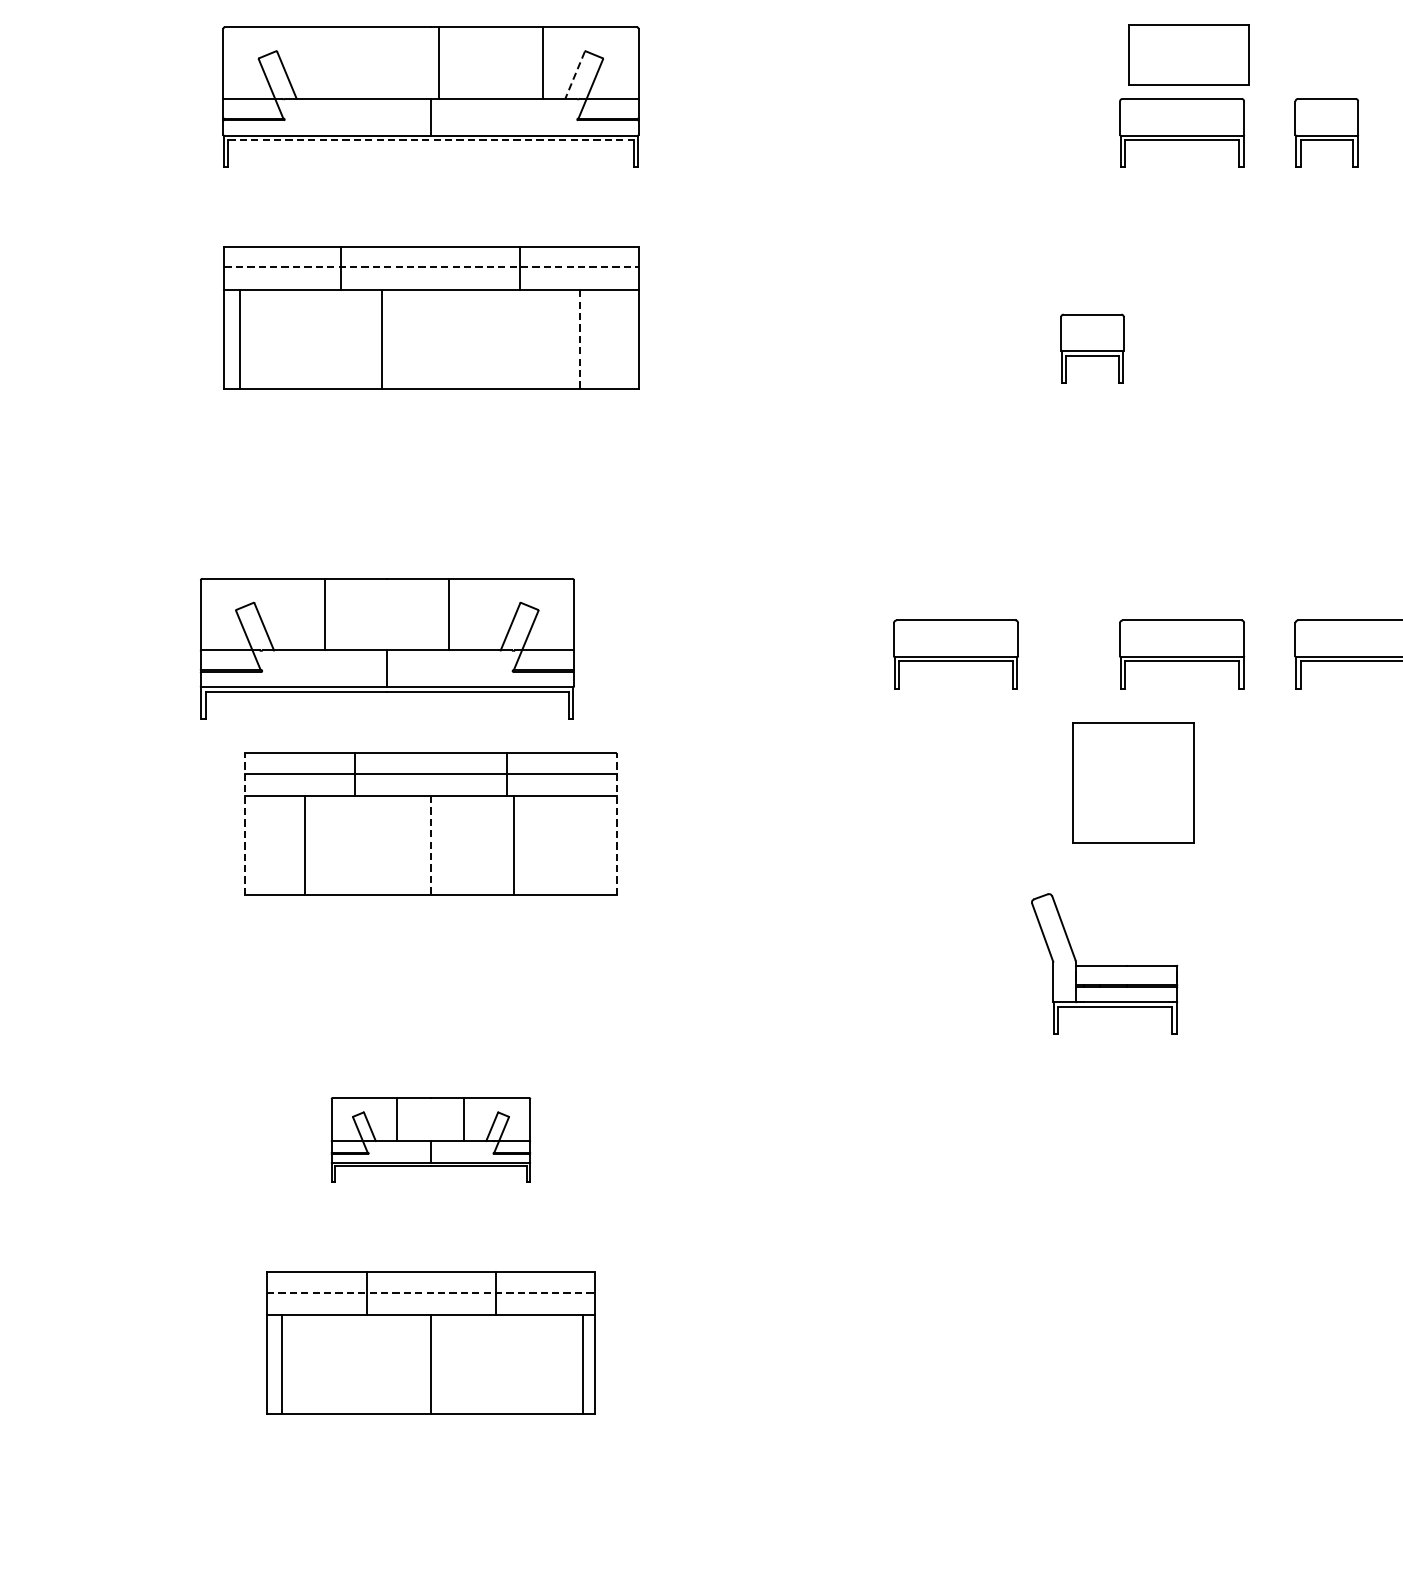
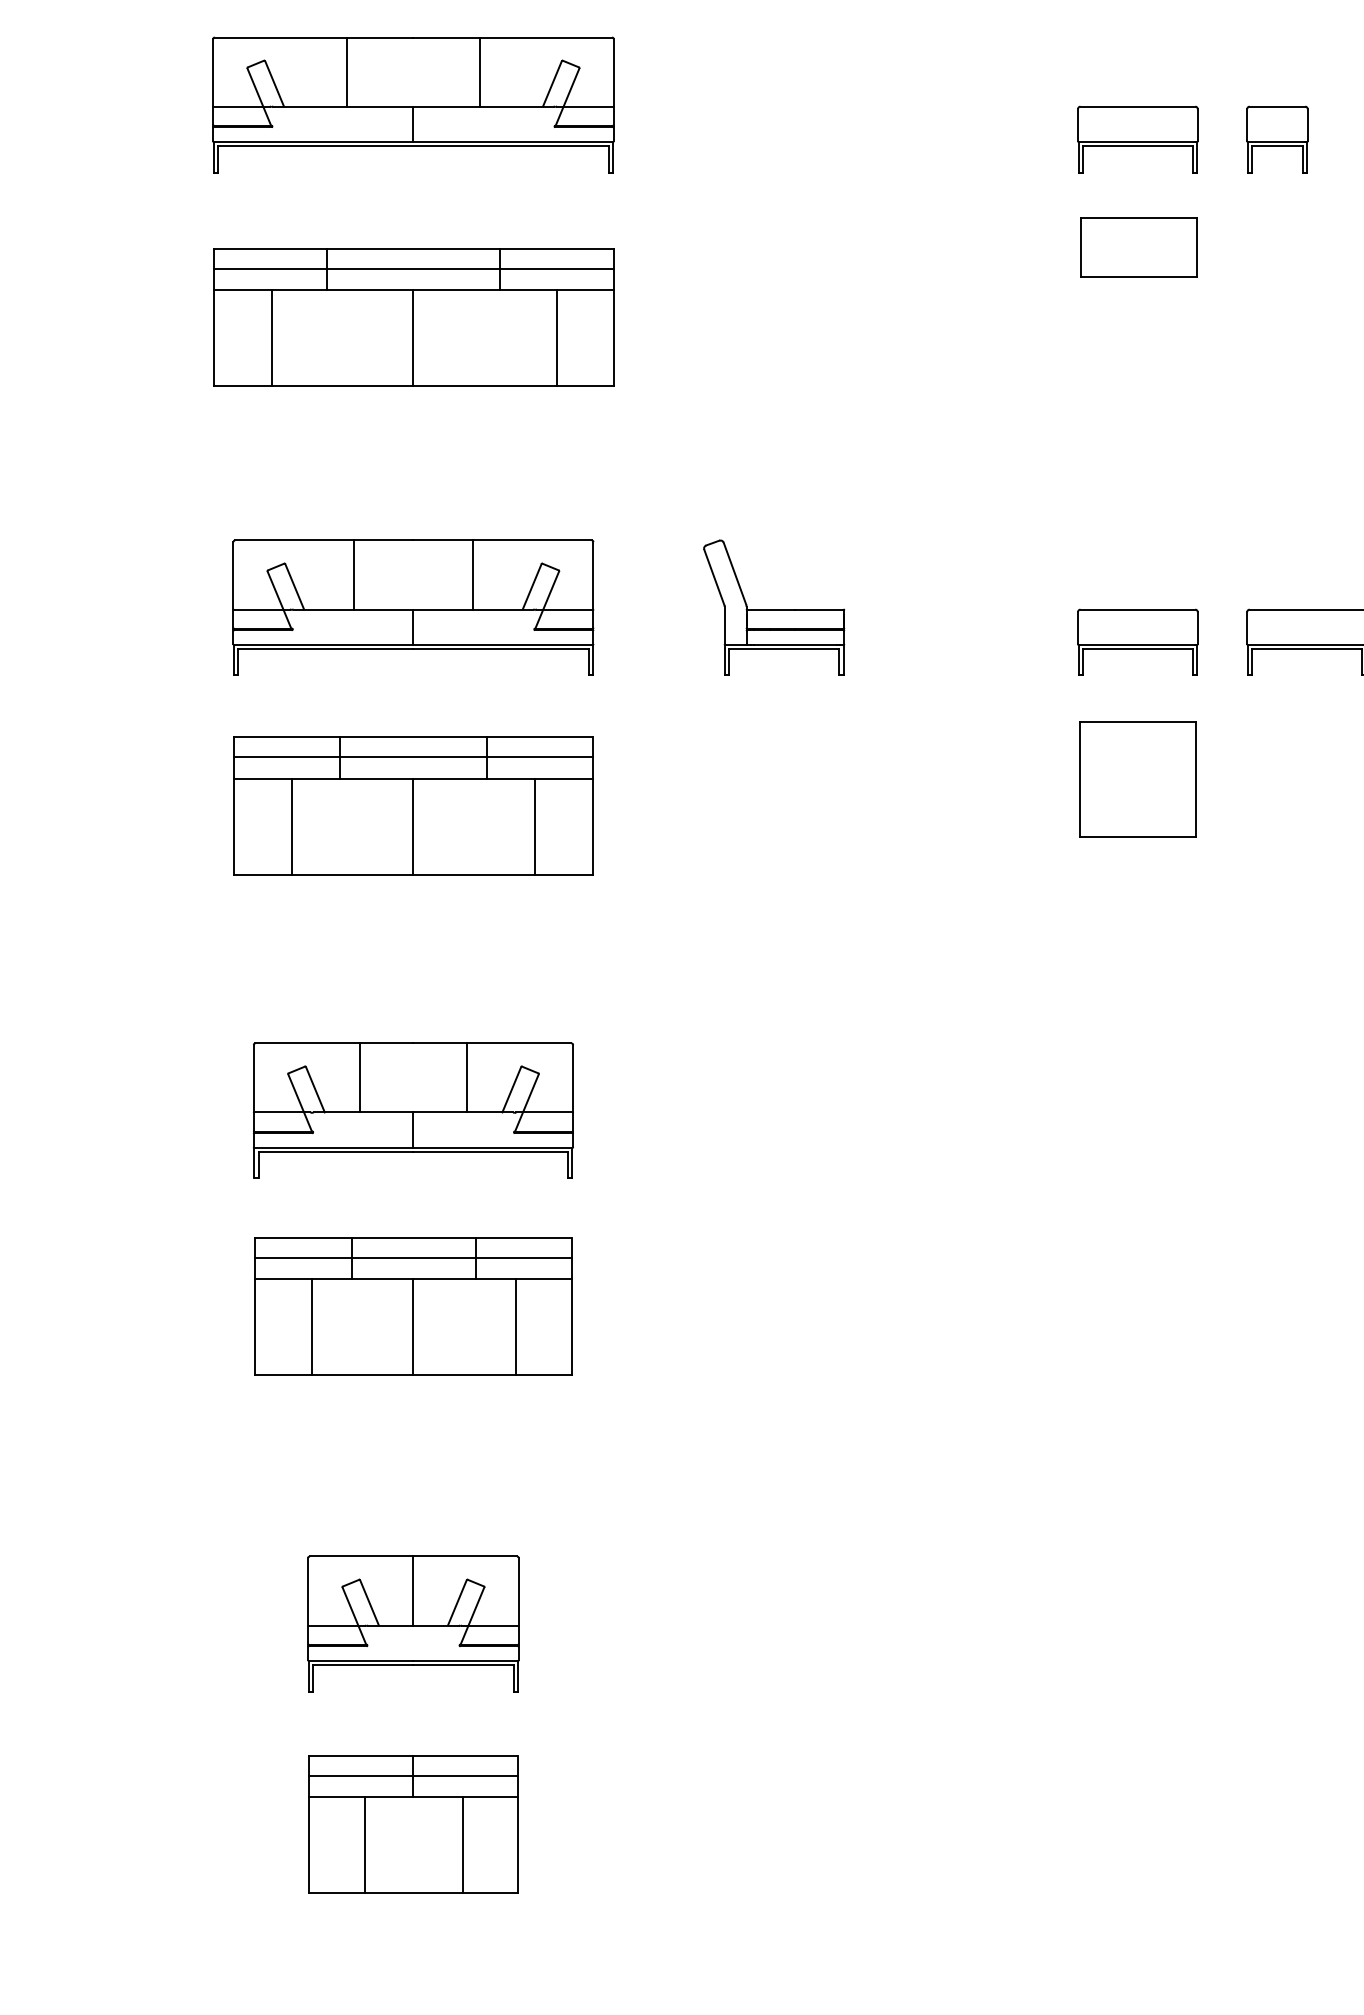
part: (1188, 55) -> (1138, 247), moved
line: (439, 62) -> (347, 71), moved
line: (542, 62) -> (479, 71), moved
line: (575, 74) -> (552, 83), dashed -> solid
line: (430, 140) -> (413, 146), dashed -> solid
line: (432, 267) -> (414, 269), dashed -> solid
line: (239, 339) -> (271, 338), moved
line: (382, 339) -> (413, 338), moved
line: (579, 339) -> (556, 338), dashed -> solid
part: (1092, 348) -> (1051, 347), removed
part: (387, 648) -> (413, 607), moved
part: (955, 653) -> (919, 641), removed
part: (1132, 783) -> (1137, 779), moved
line: (245, 824) -> (234, 806), dashed -> solid
line: (616, 824) -> (592, 806), dashed -> solid
line: (430, 845) -> (413, 826), dashed -> solid
line: (513, 845) -> (535, 826), moved
part: (1104, 963) -> (774, 607), moved
part: (430, 1139) -> (413, 1110), size x1.67
line: (432, 1292) -> (414, 1257), dashed -> solid
line: (281, 1363) -> (311, 1326), moved
line: (583, 1363) -> (516, 1326), moved

